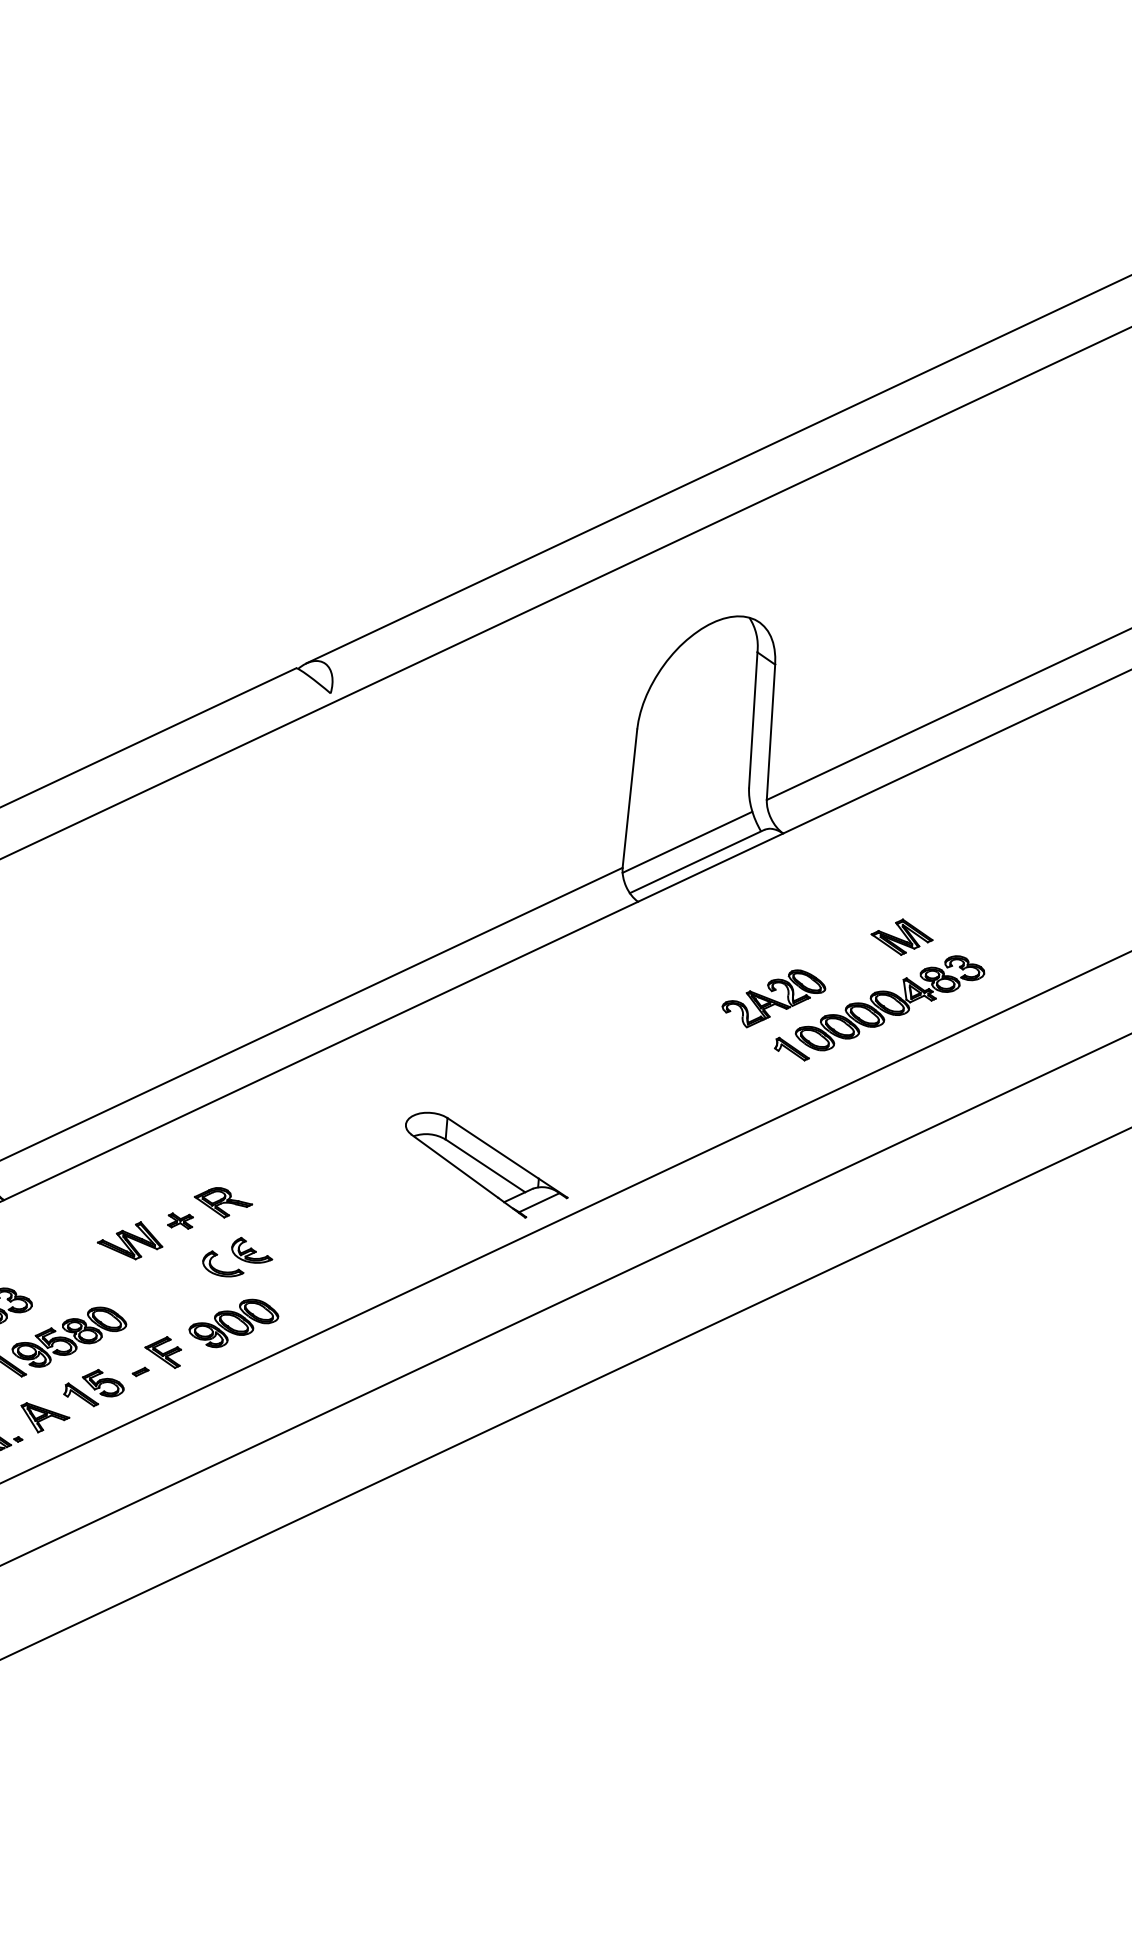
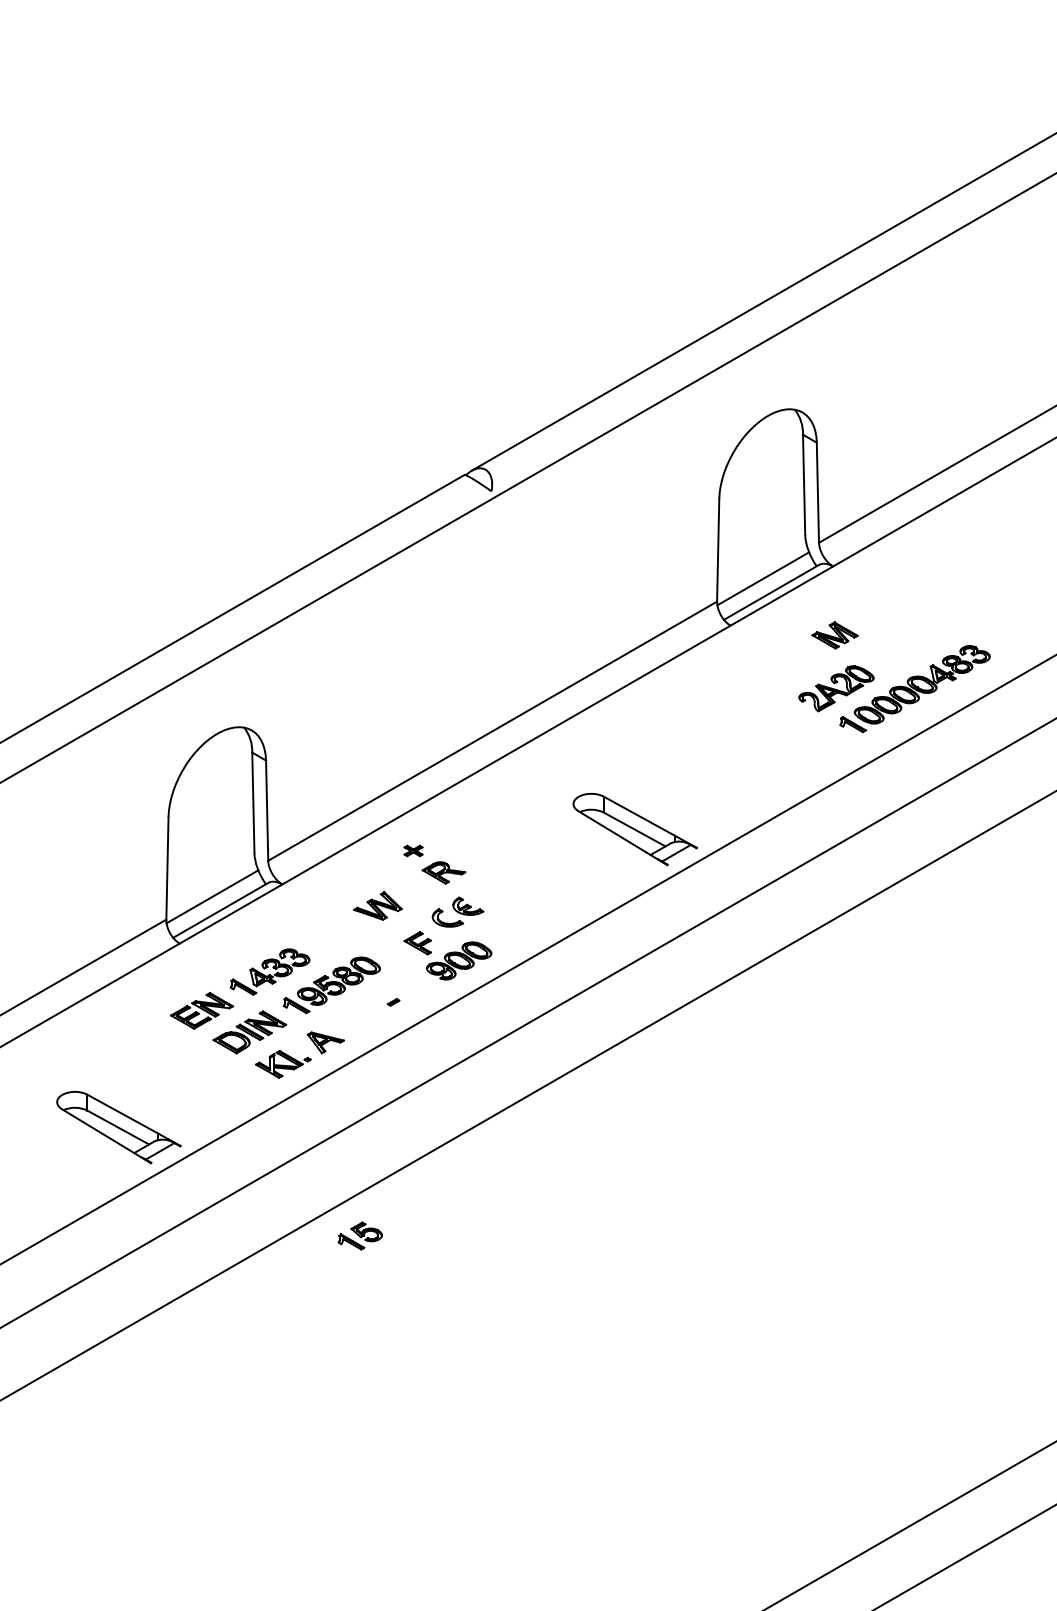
part: (901, 937) -> (834, 635), moved
part: (180, 1220) -> (413, 850), moved
part: (162, 1352) -> (417, 943), moved
part: (93, 1387) -> (359, 1235), moved

